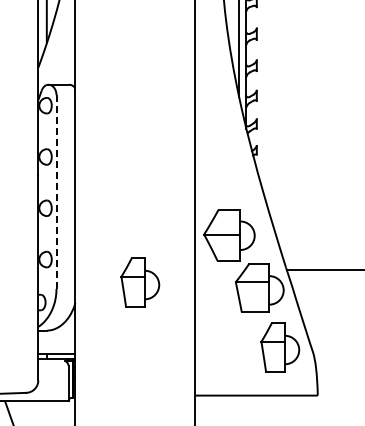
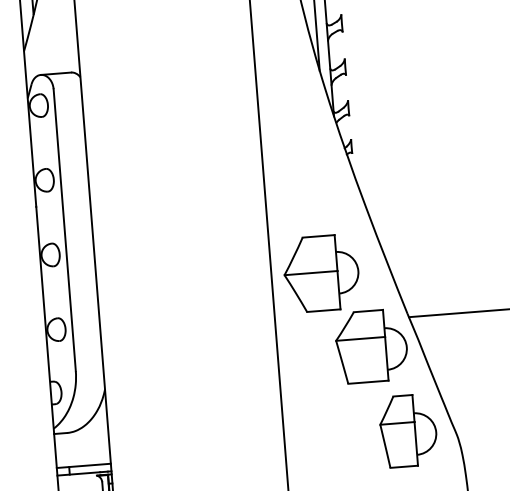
line: (56, 192) -> (64, 230), dashed -> solid
part: (140, 282) -> (197, 352), removed

